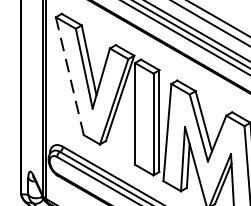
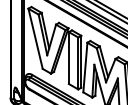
line: (69, 75) -> (35, 38), dashed -> solid

